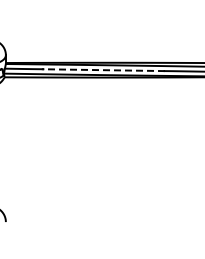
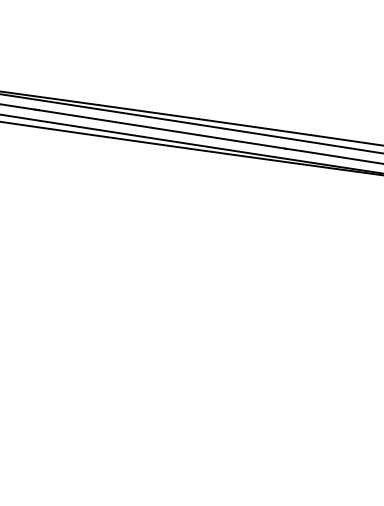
line: (103, 70) -> (160, 129), dashed -> solid

